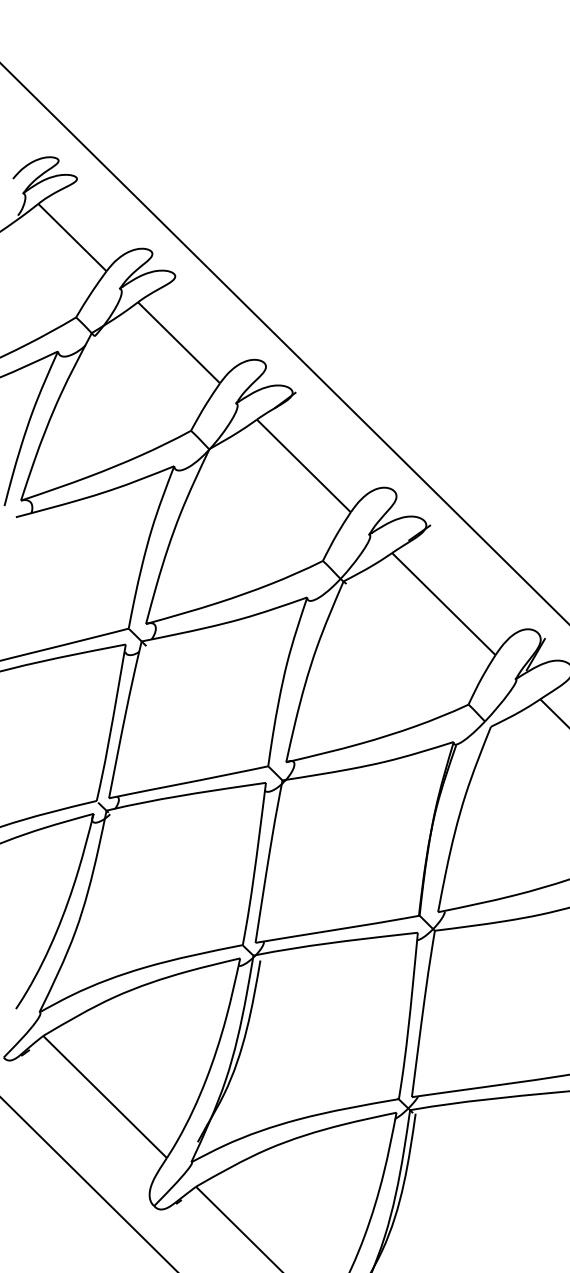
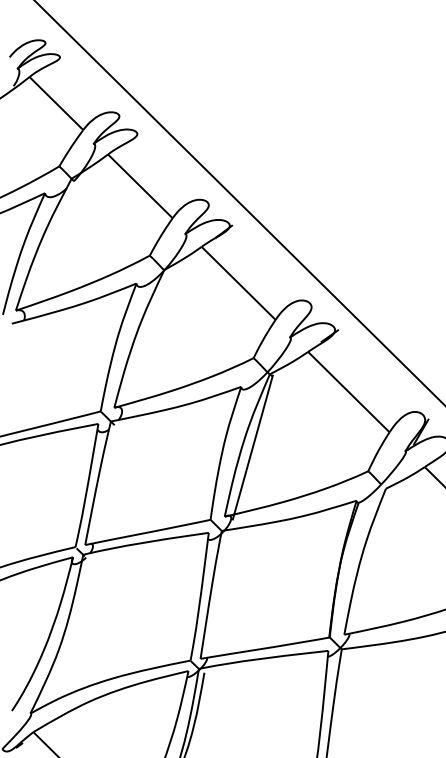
line: (321, 674) -> (252, 447), added

